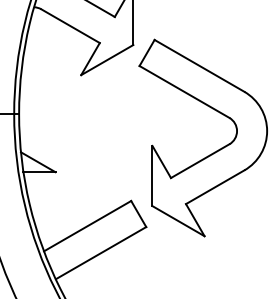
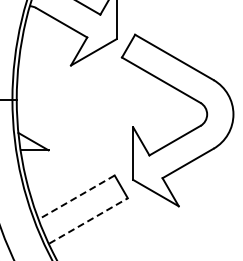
line: (87, 226) -> (76, 197), solid -> dashed
line: (102, 252) -> (89, 220), solid -> dashed

